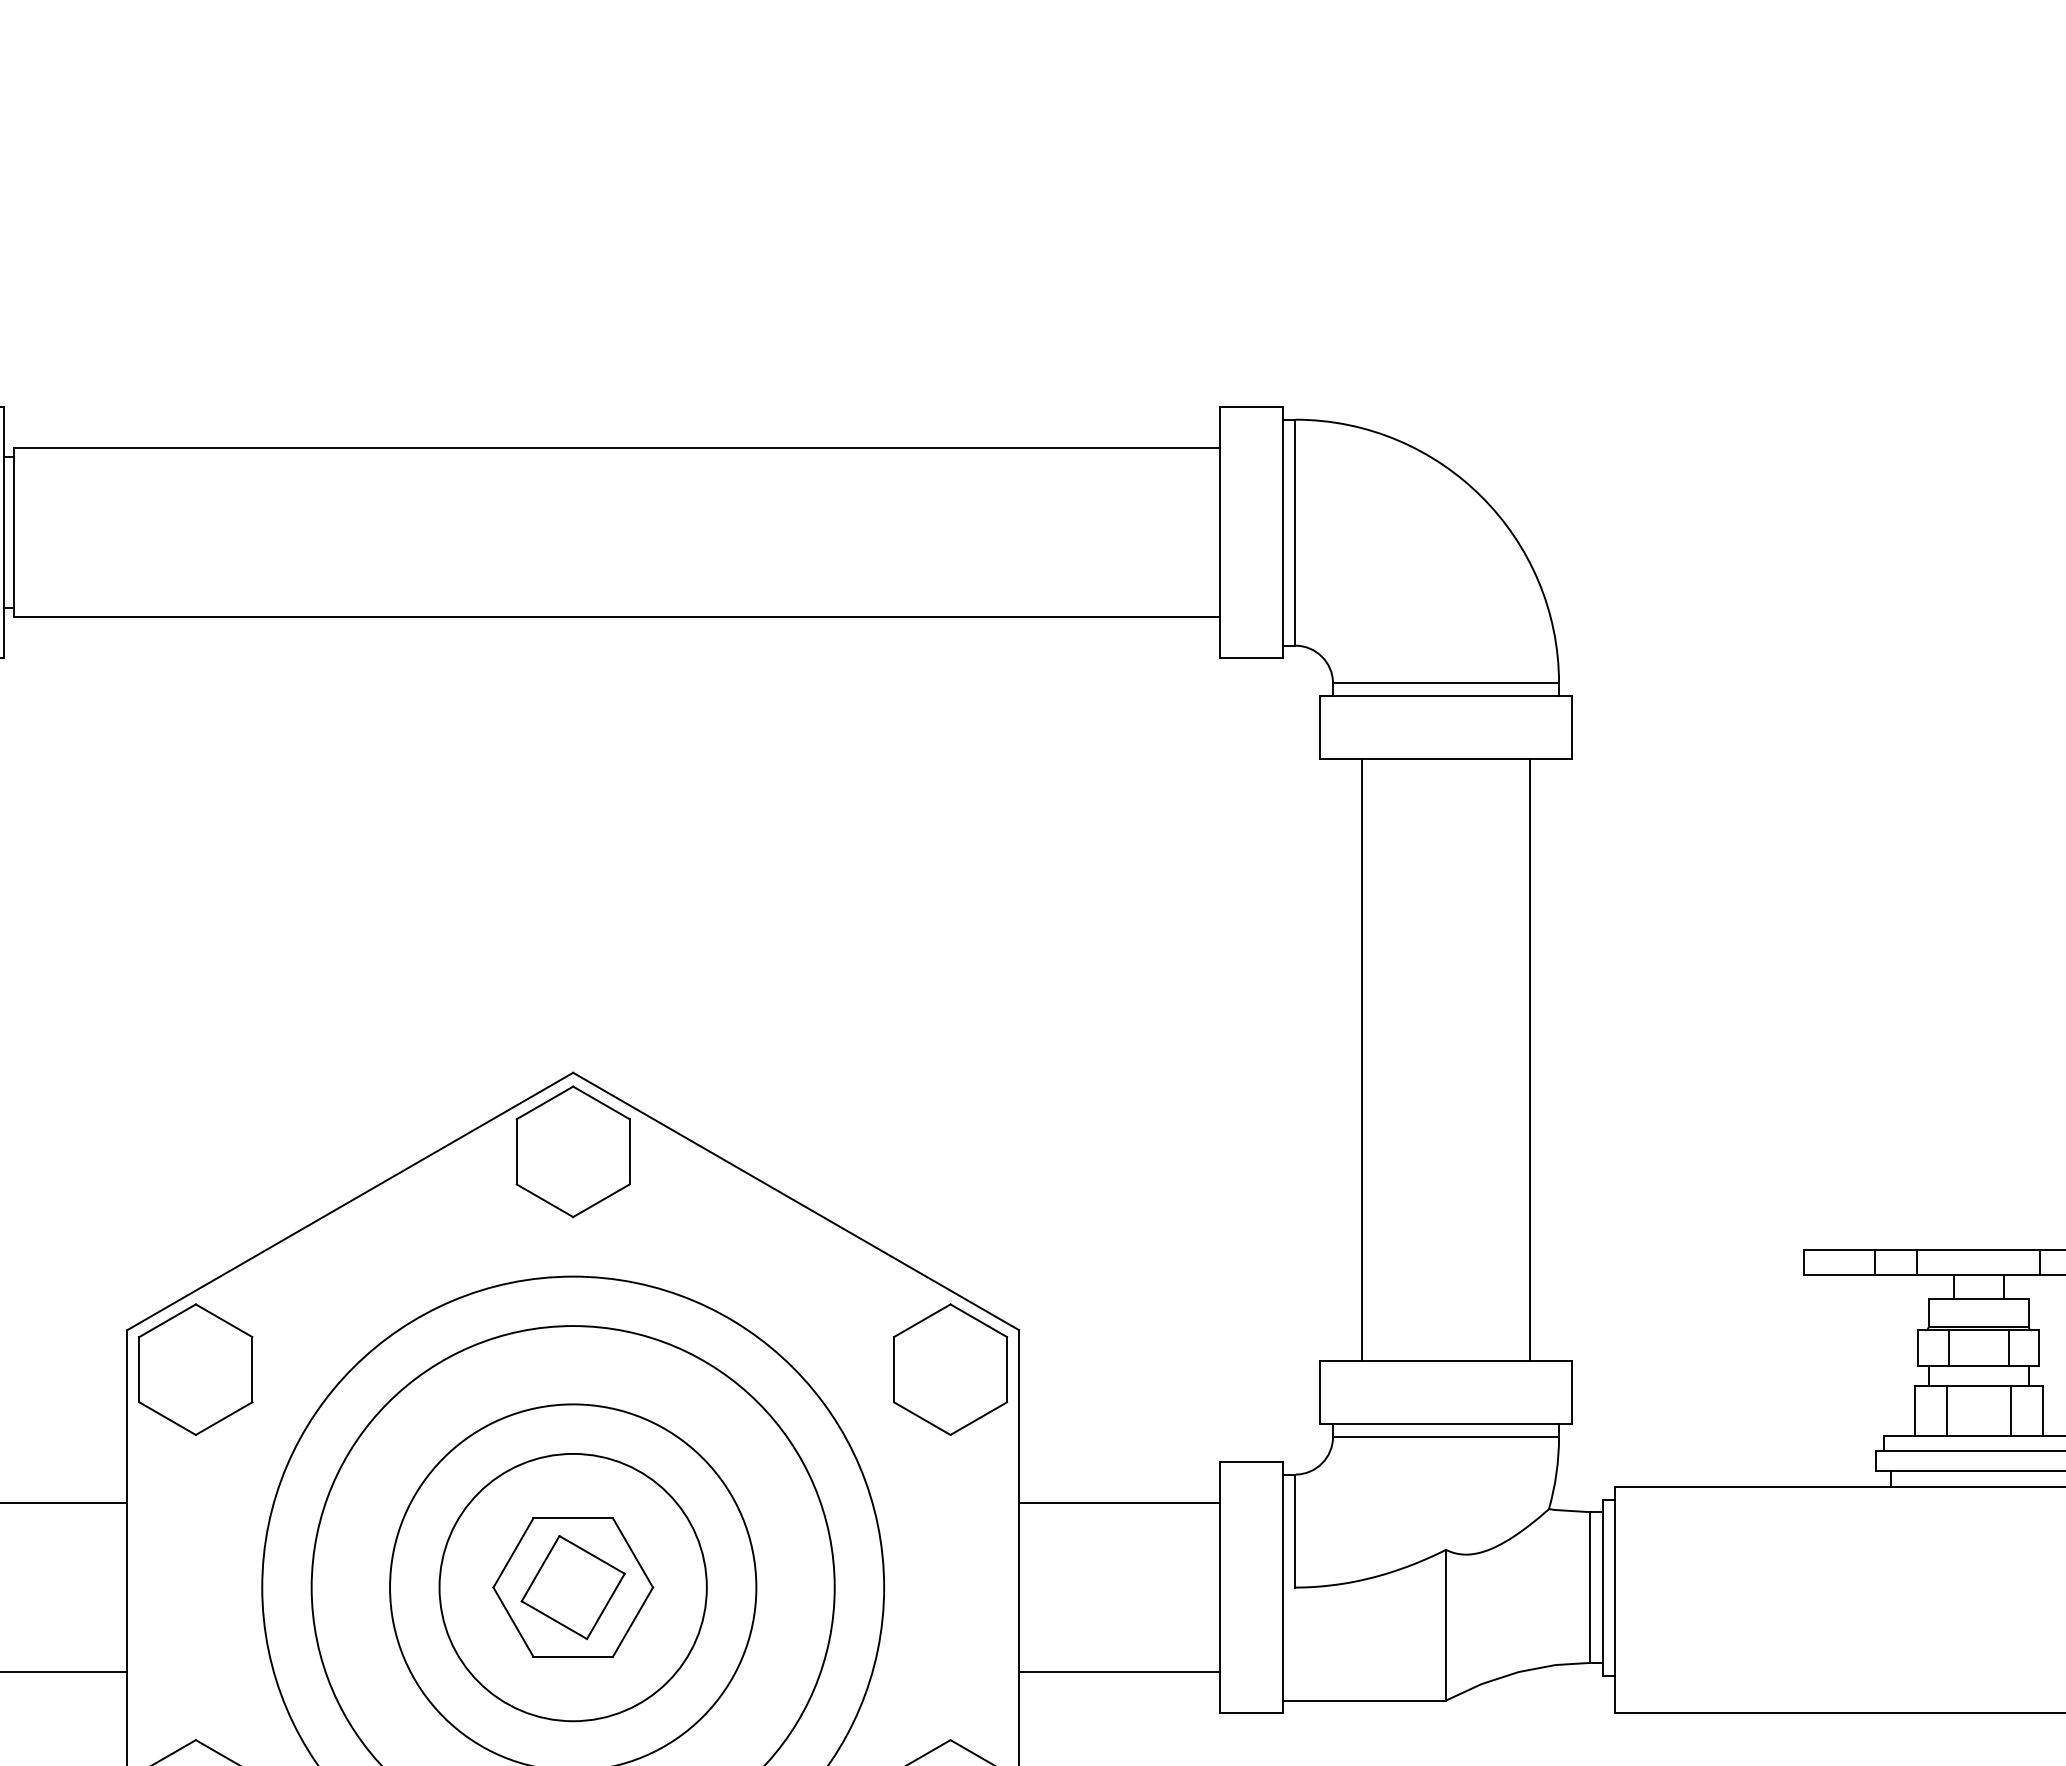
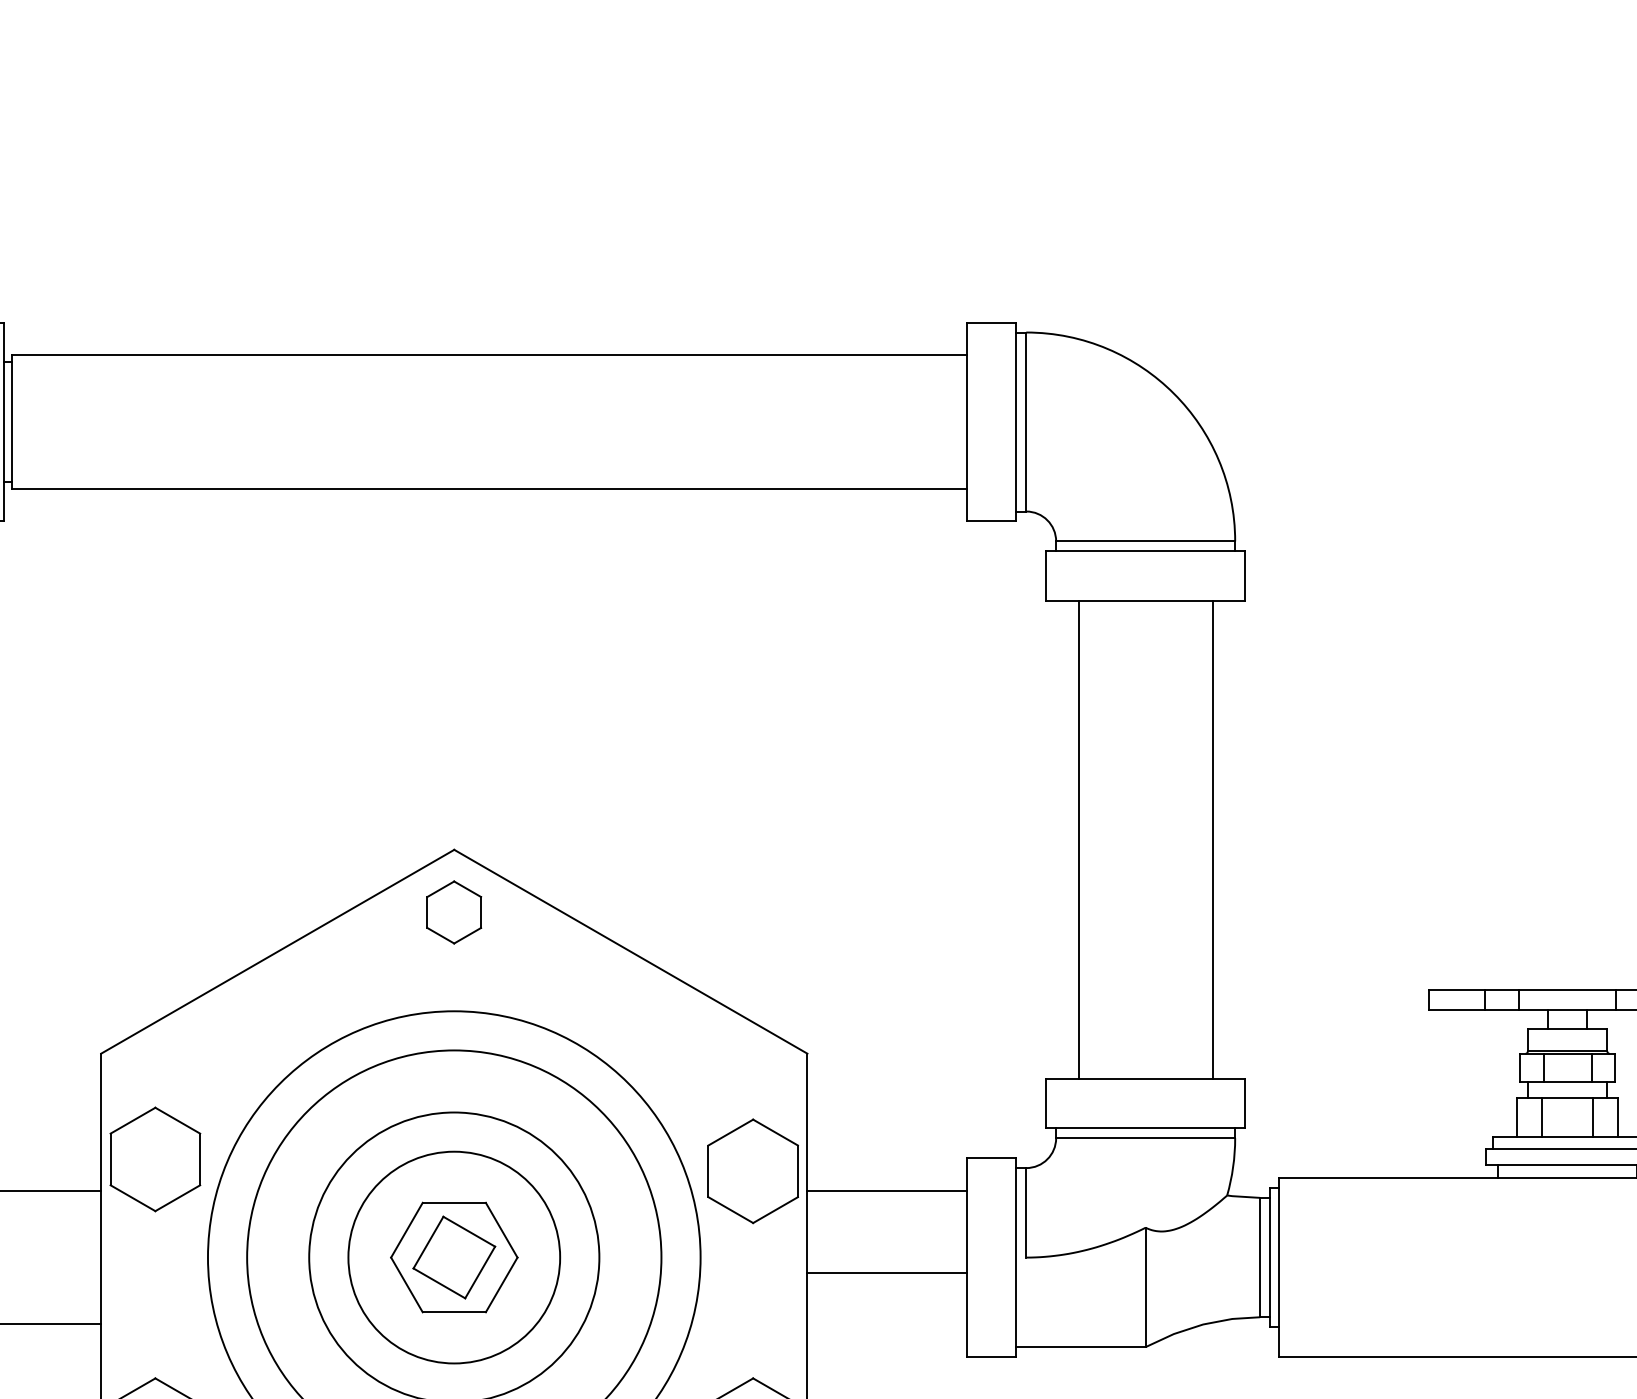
part: (572, 1151) -> (453, 912), size x0.6
part: (195, 1369) -> (155, 1159), moved
part: (950, 1369) -> (753, 1171), moved
line: (1119, 1671) -> (887, 1272), moved

